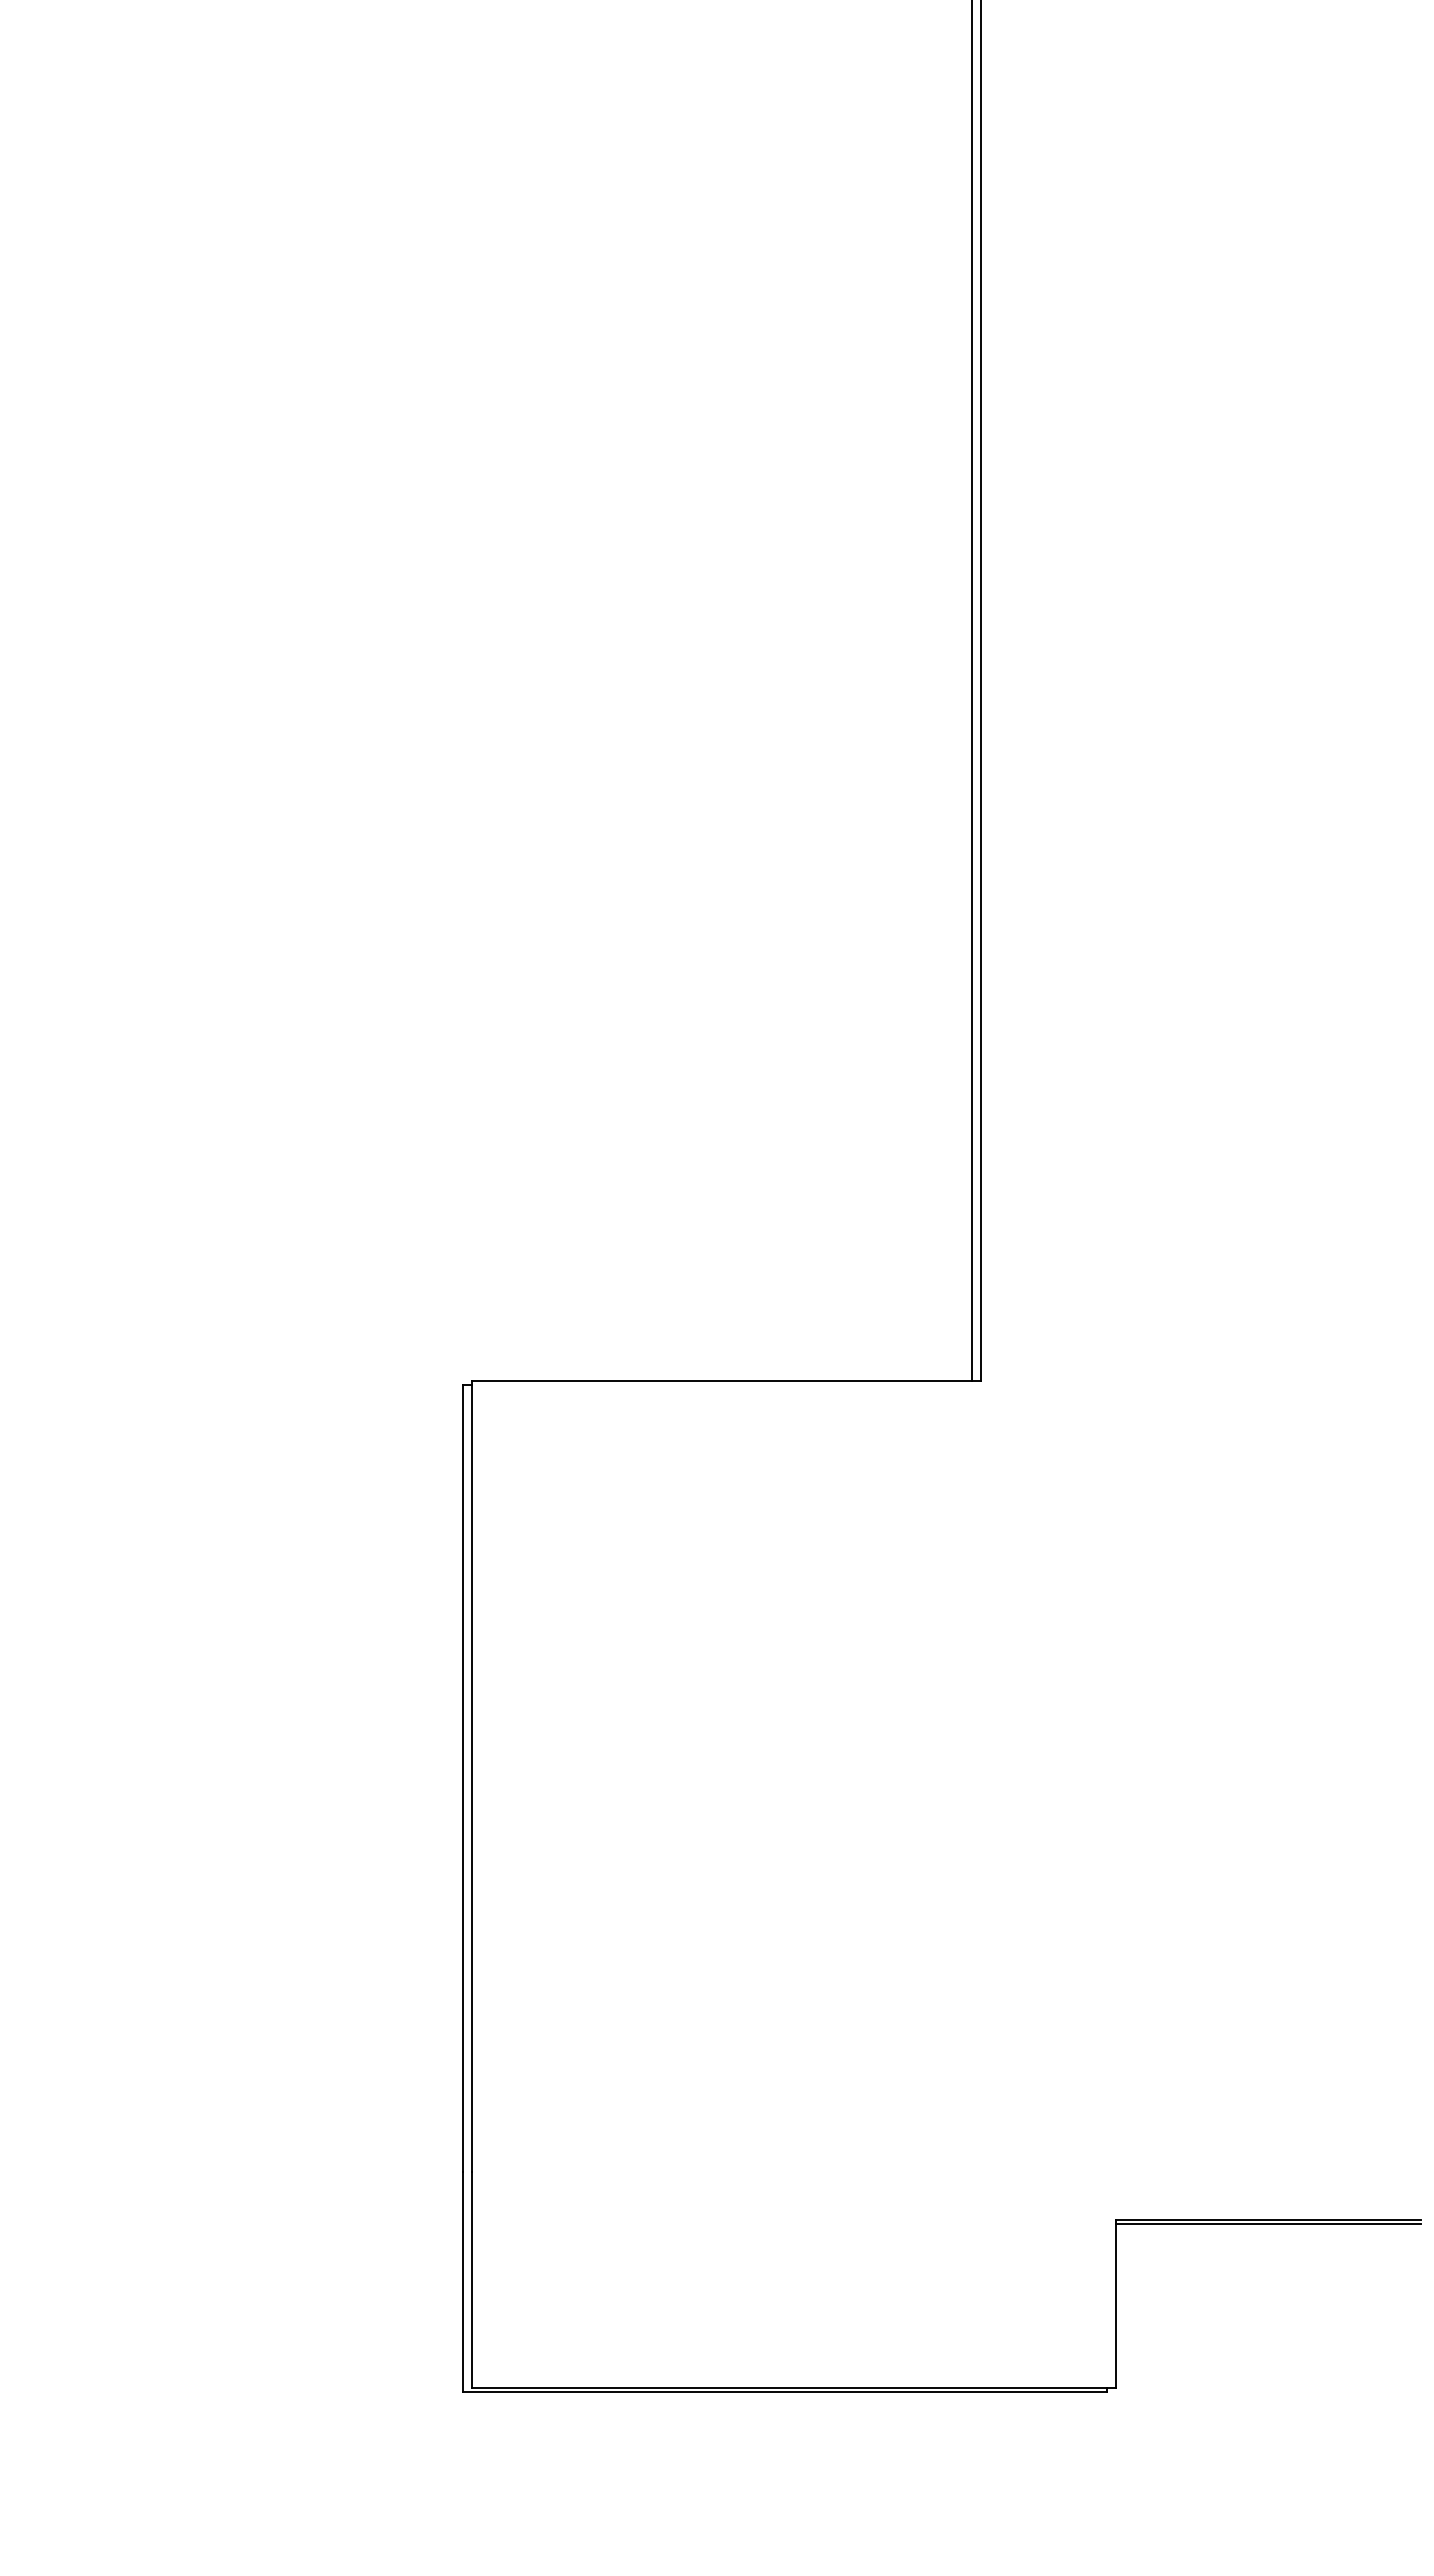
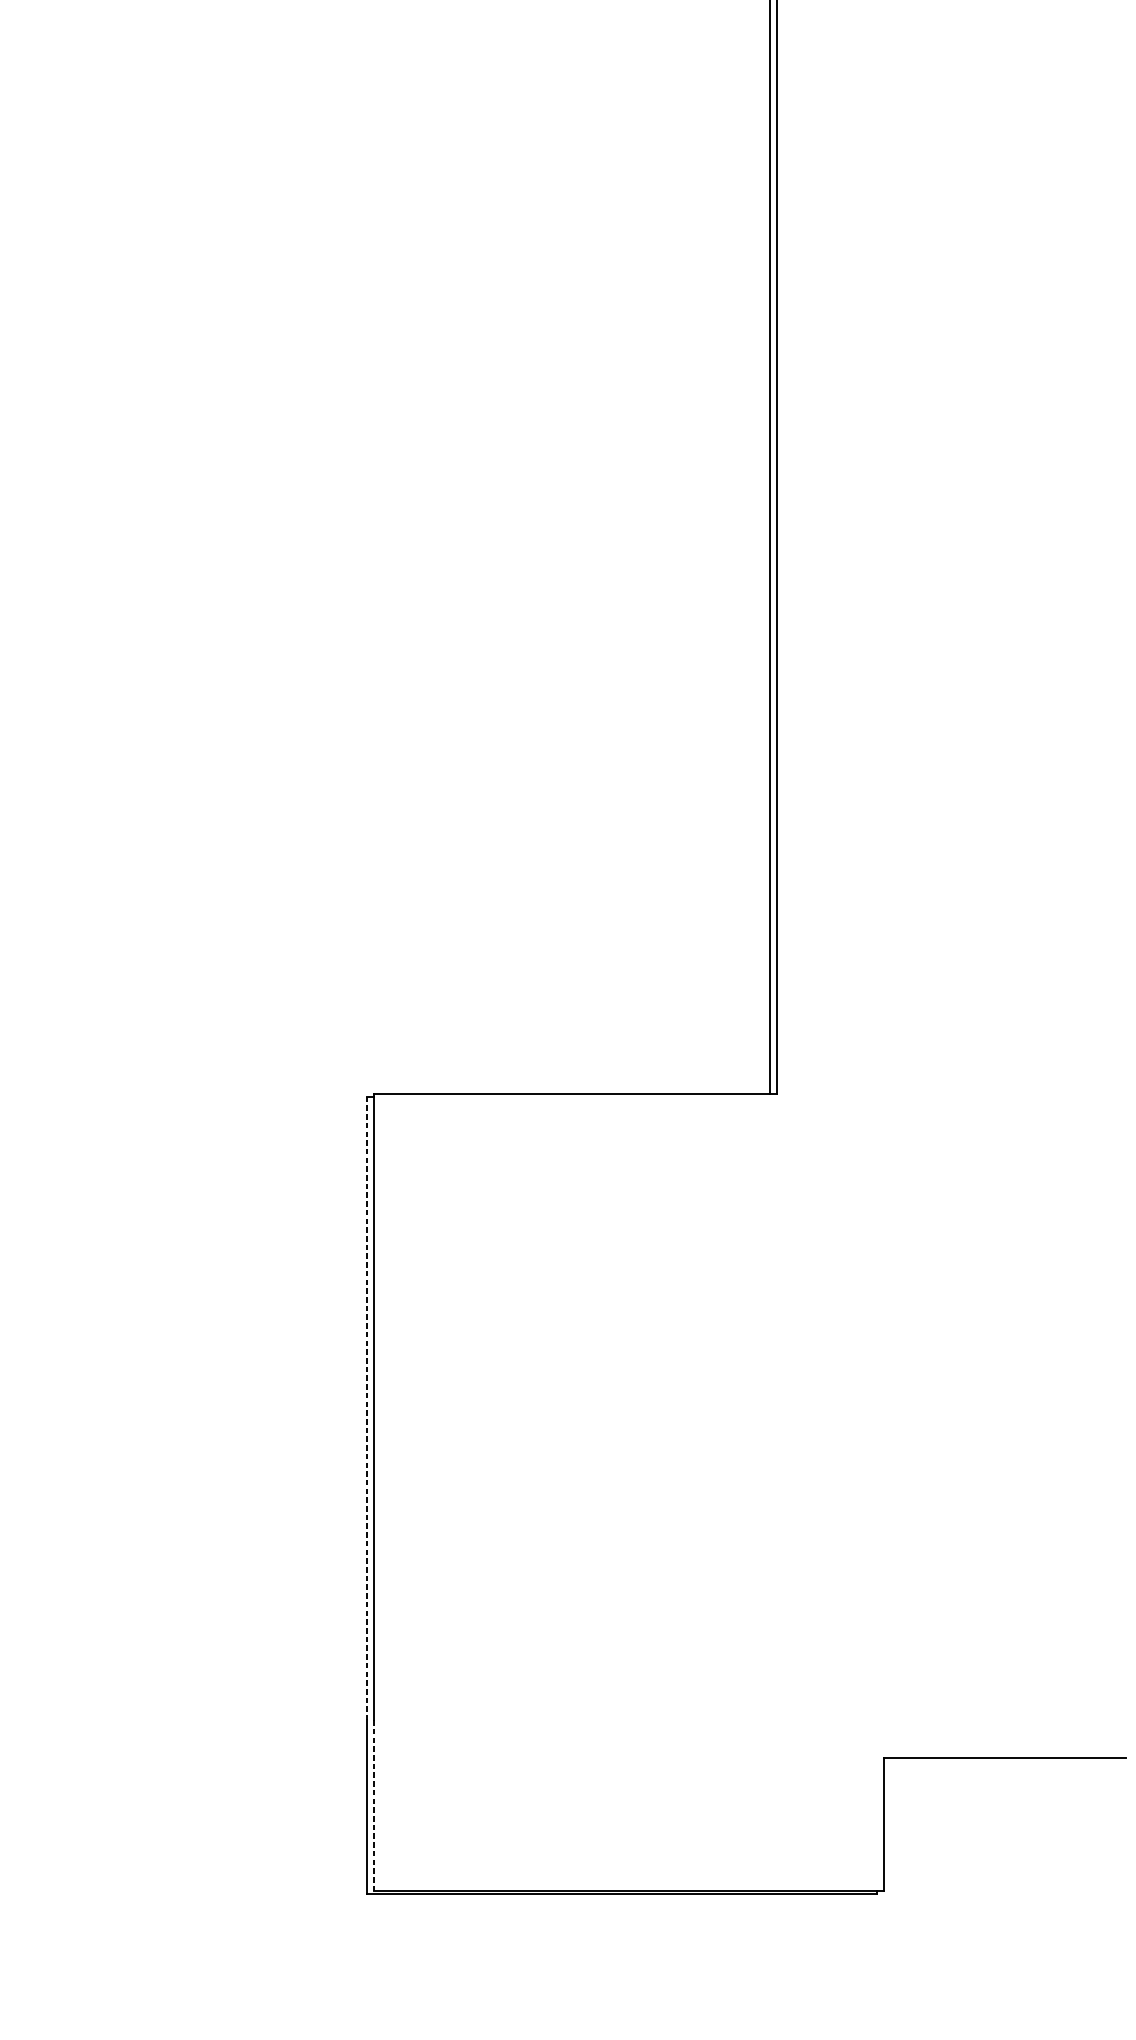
line: (463, 1778) -> (367, 1408), solid -> dashed
line: (1268, 2223) -> (1004, 1760), removed
line: (472, 2279) -> (374, 1805), solid -> dashed

